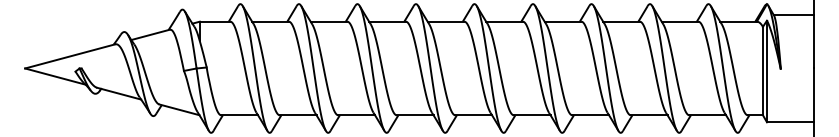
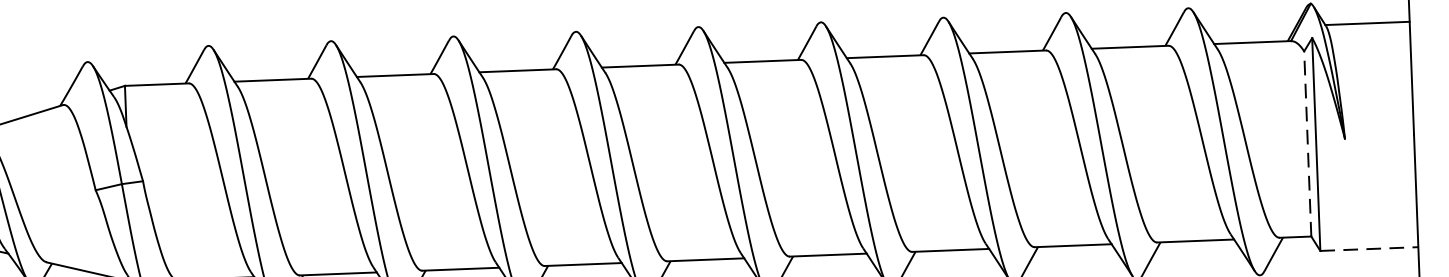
line: (762, 70) -> (1306, 142), solid -> dashed
line: (790, 122) -> (1369, 249), solid -> dashed

